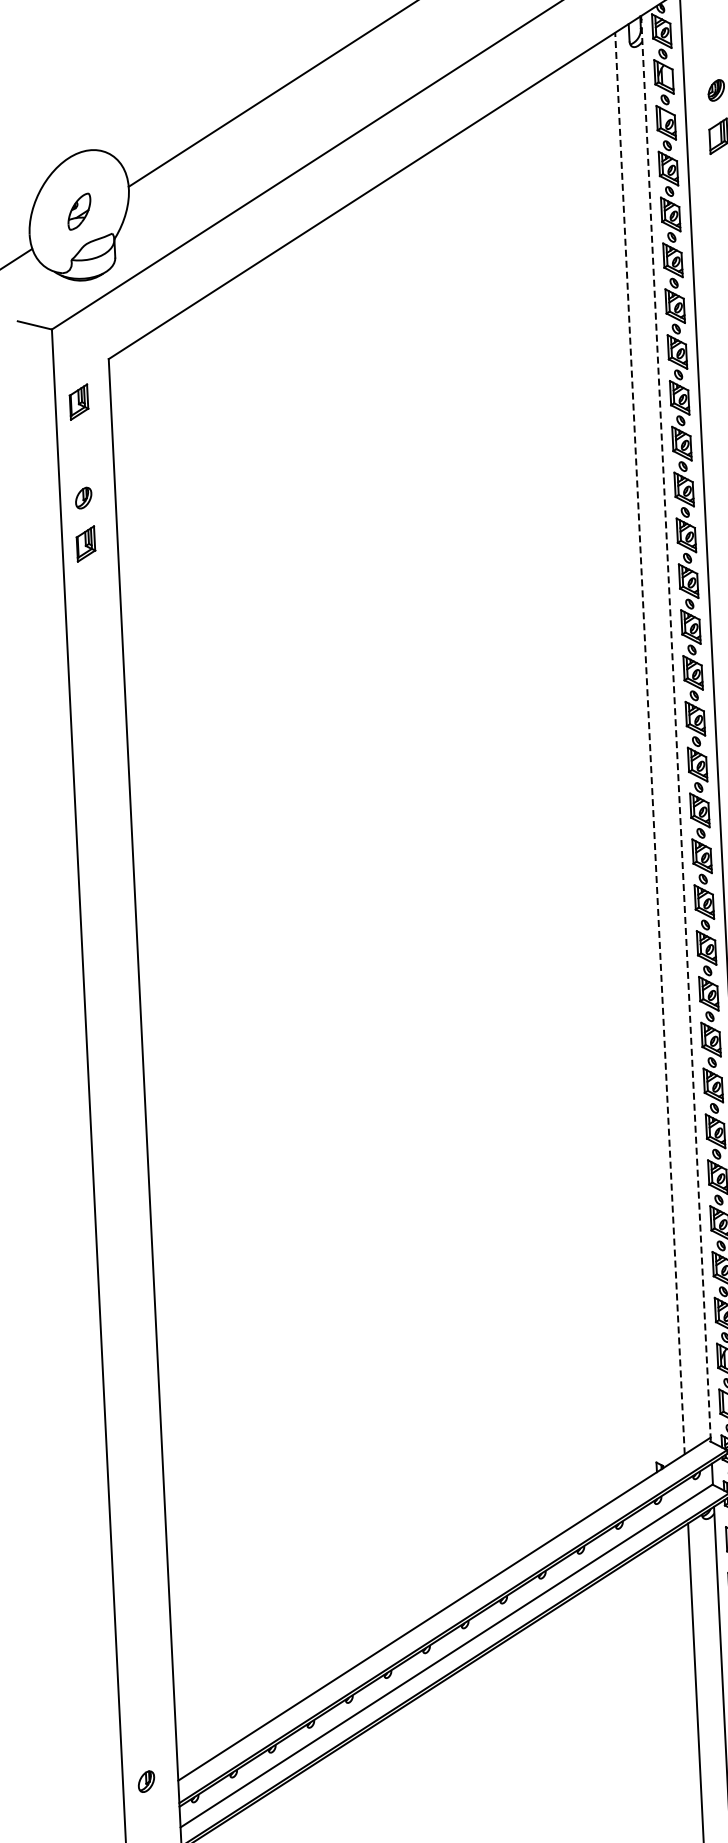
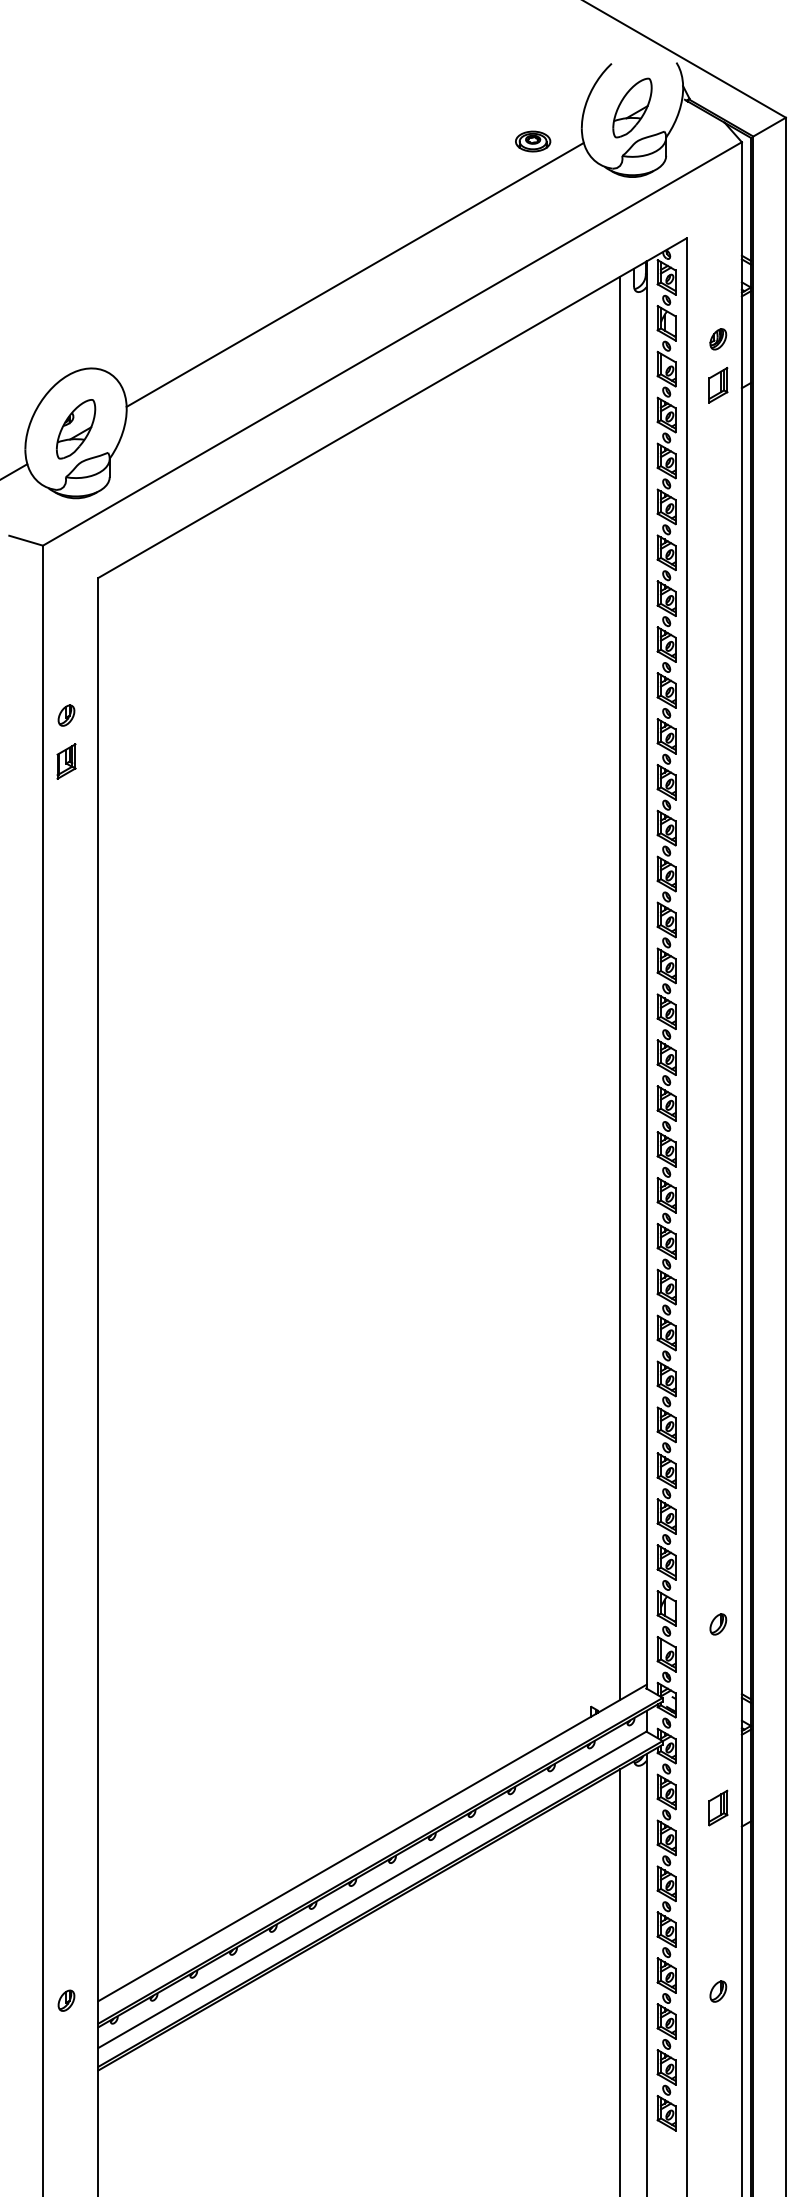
part: (79, 211) -> (76, 429), size x1.67
part: (79, 402) -> (66, 619), removed
line: (675, 729) -> (646, 975), dashed -> solid
line: (650, 743) -> (620, 988), dashed -> solid

